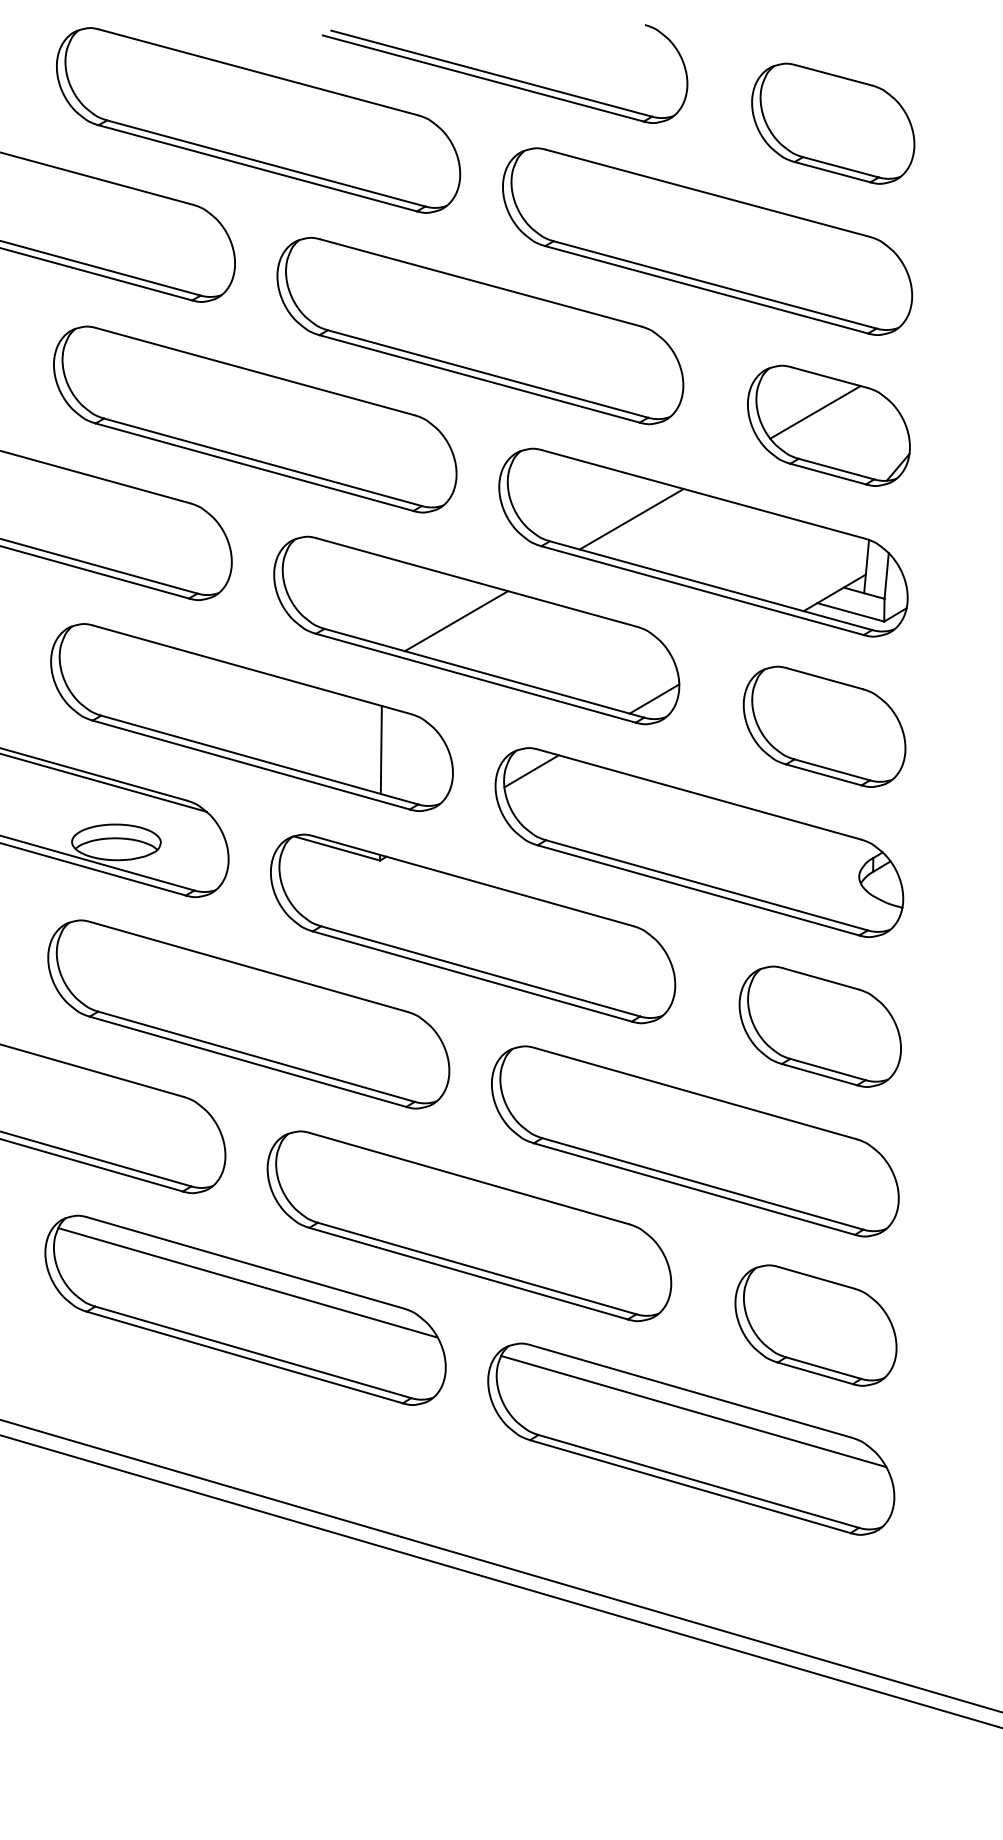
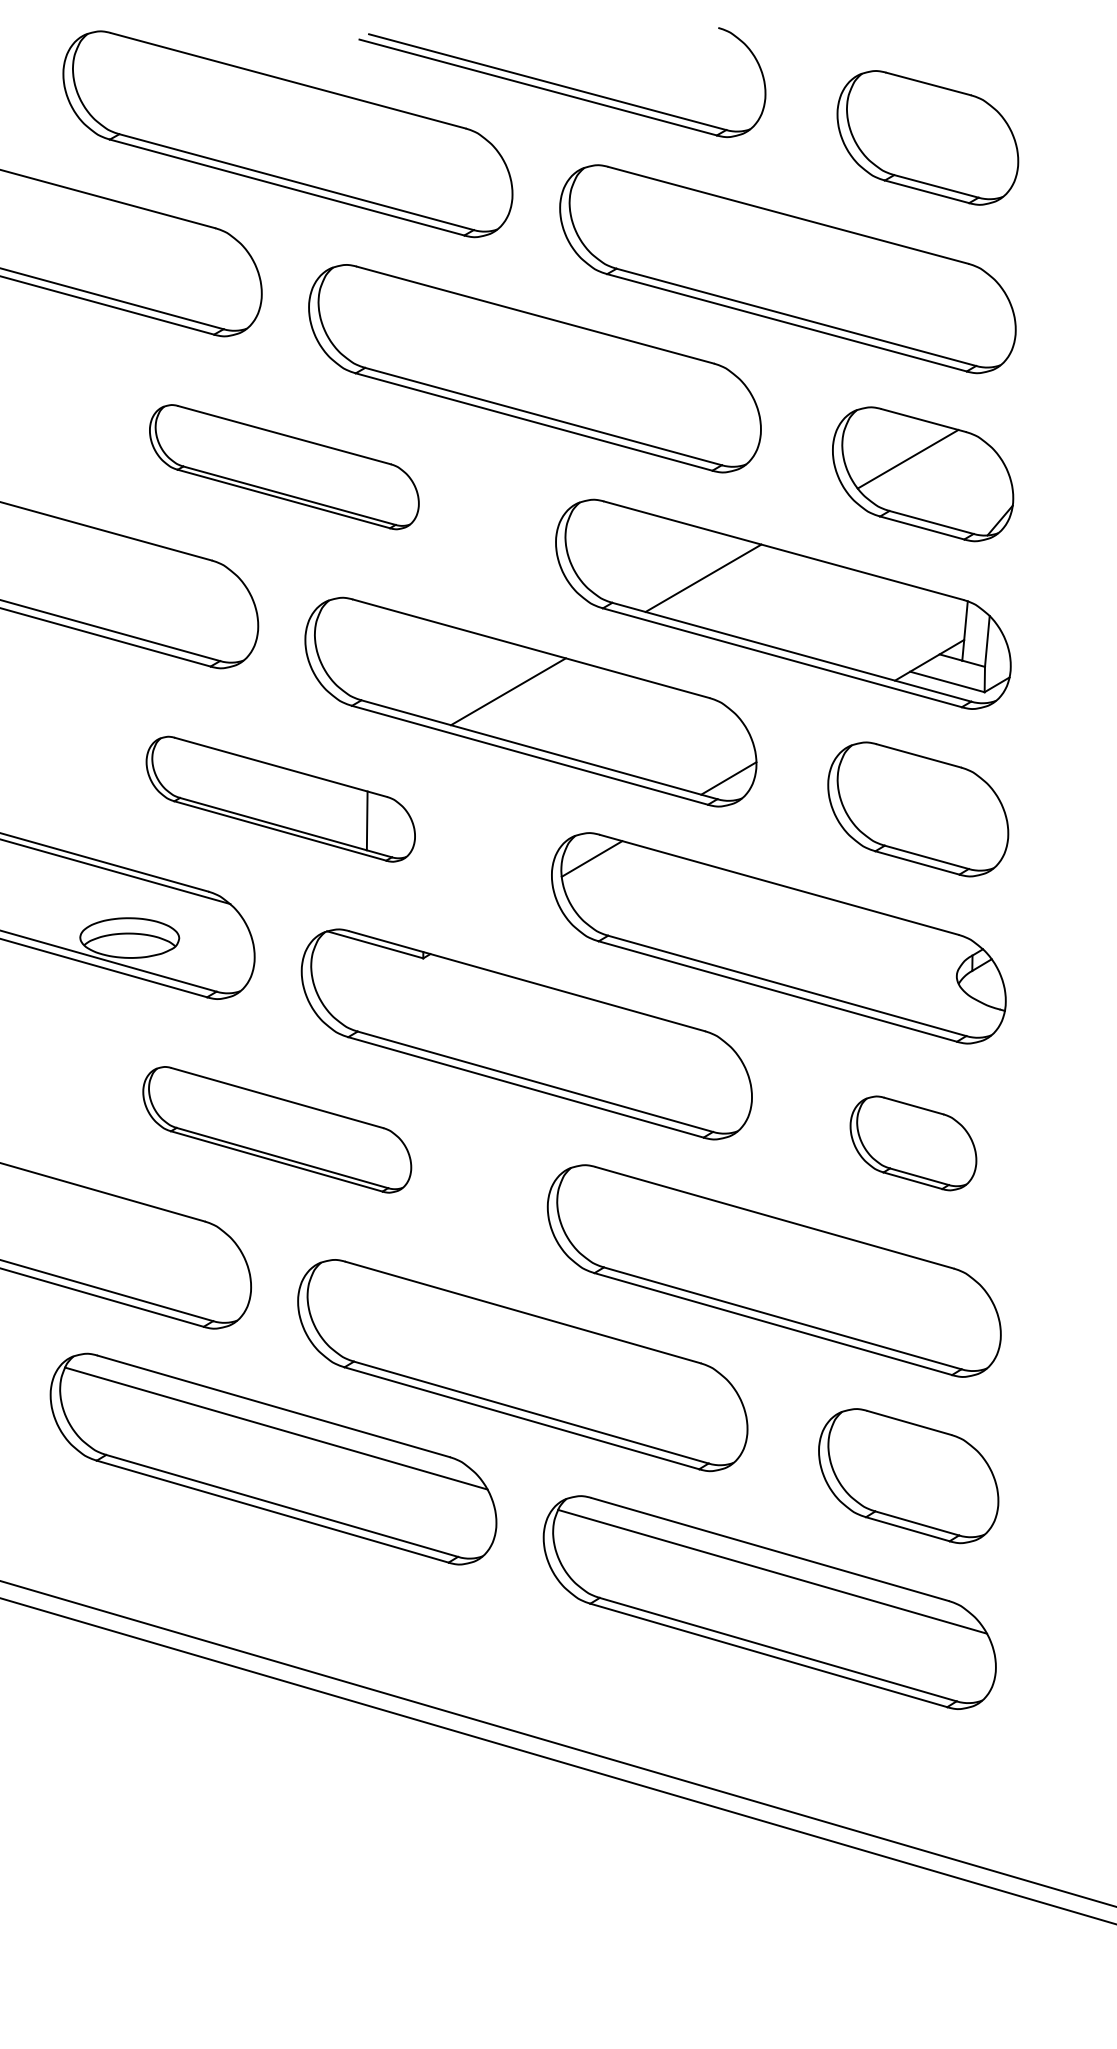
part: (255, 418) -> (284, 466), size x0.6
part: (251, 717) -> (280, 799), size x0.6
part: (249, 1014) -> (277, 1129), size x0.6
part: (820, 1026) -> (913, 1143), size x0.7

